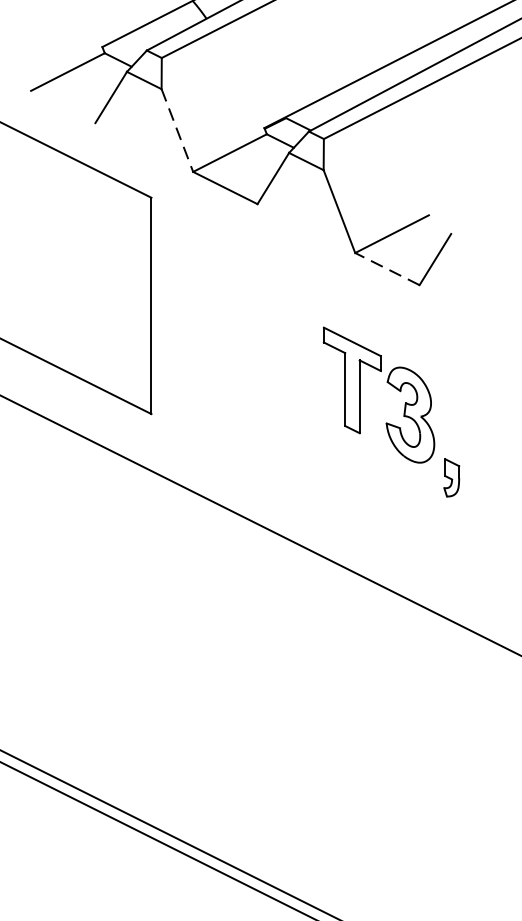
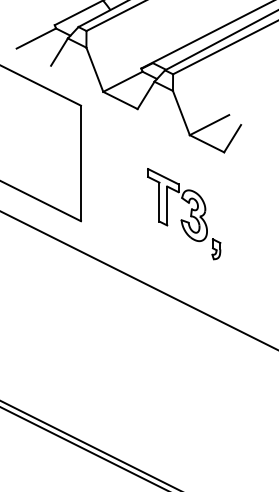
line: (176, 130) -> (94, 69), dashed -> solid
line: (386, 268) -> (206, 143), dashed -> solid
part: (392, 412) -> (184, 214), moved

